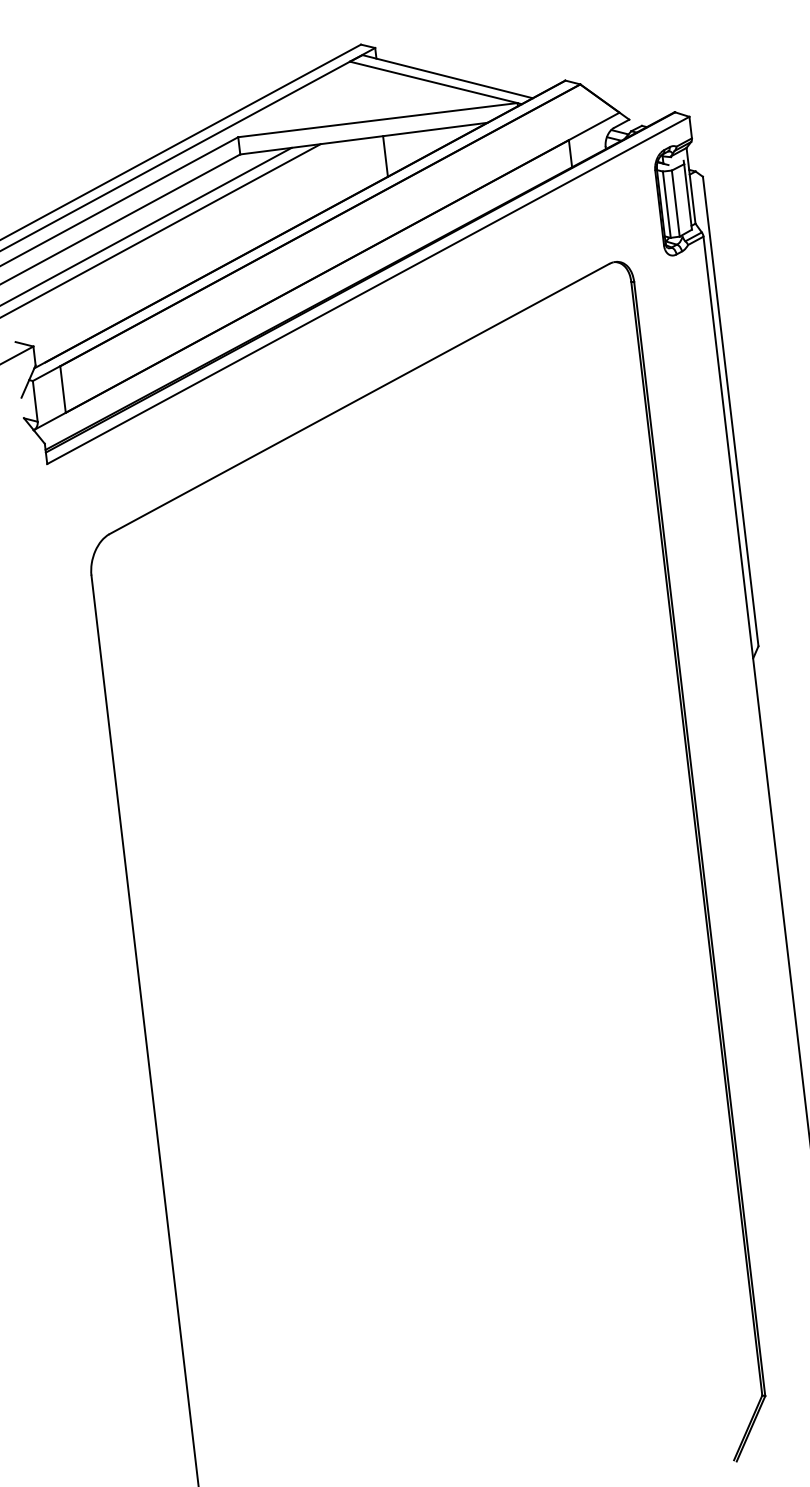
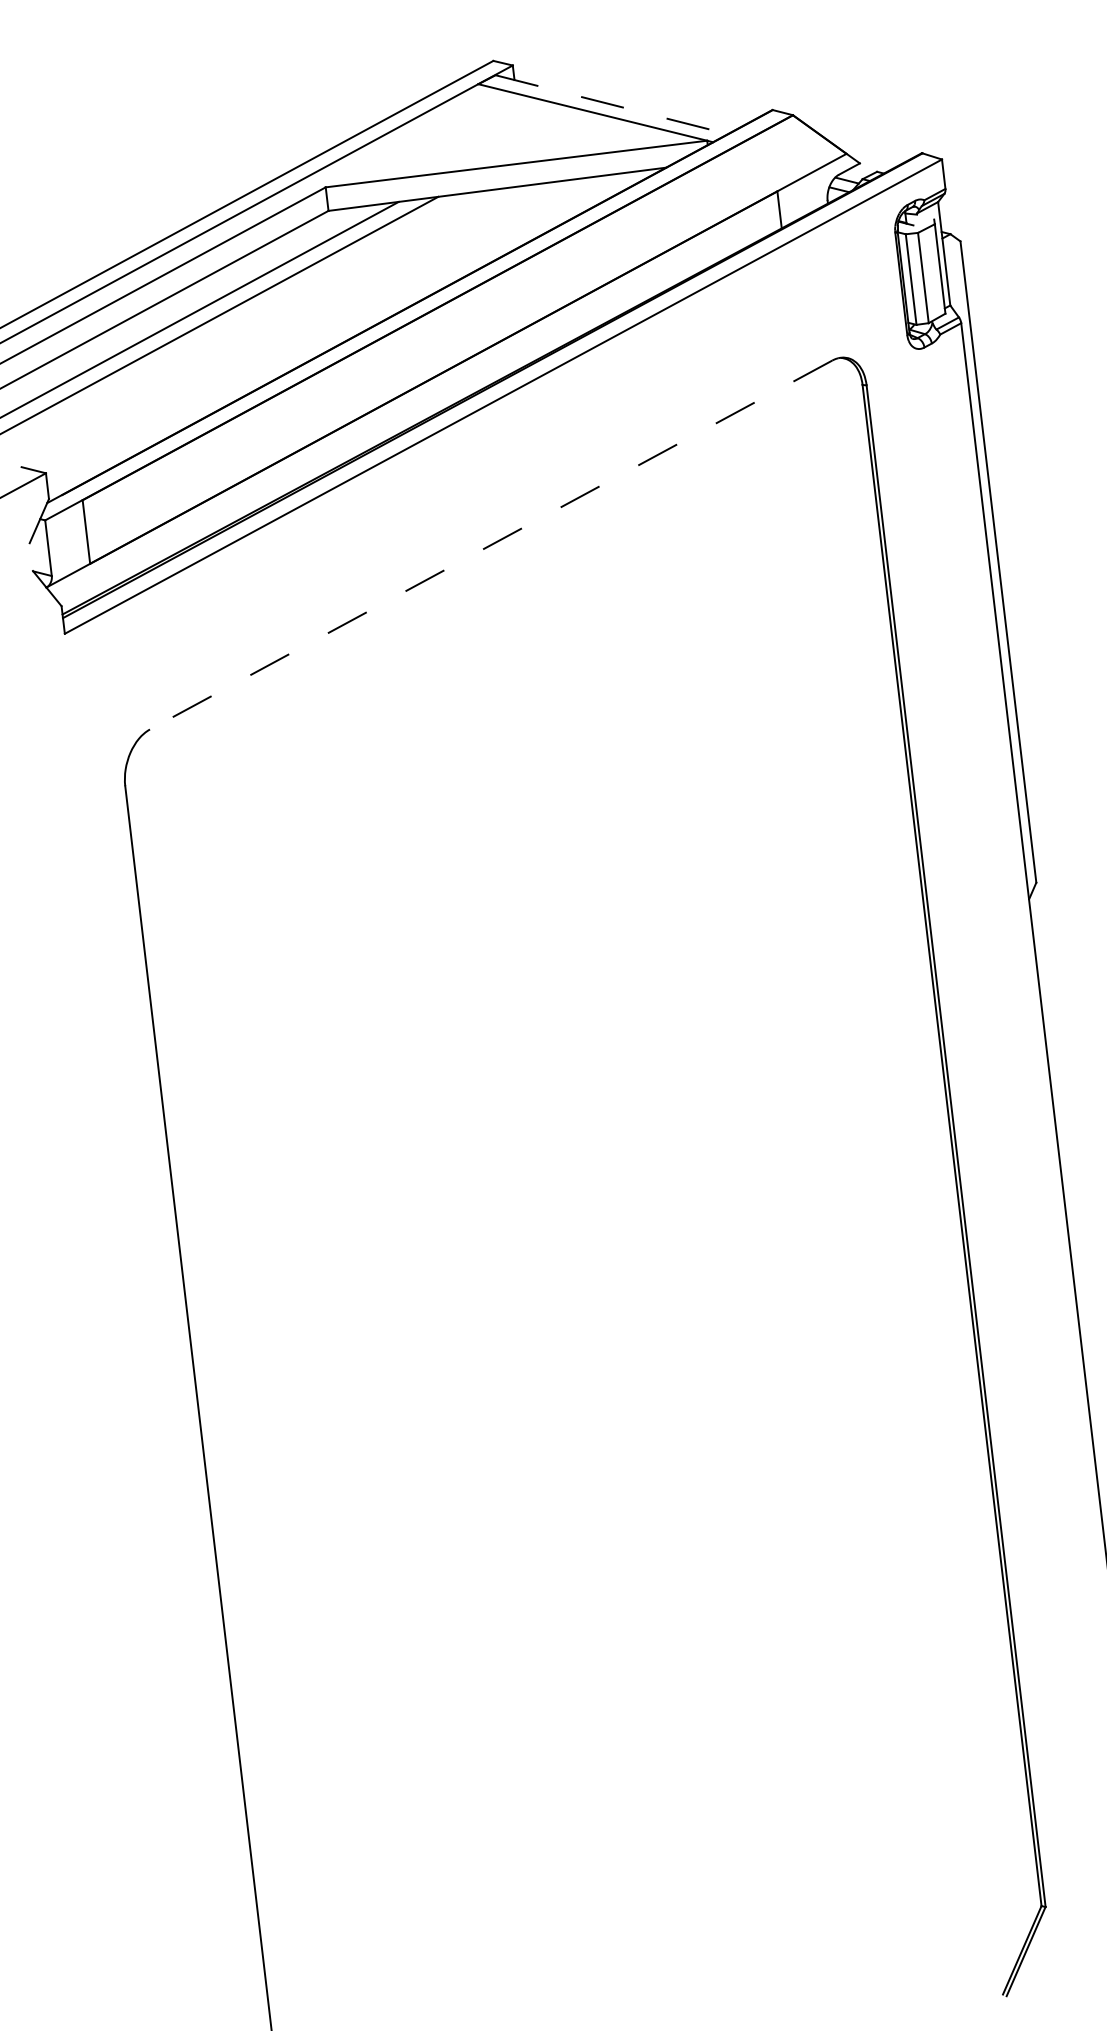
line: (447, 76) -> (611, 104), solid -> dashed
line: (385, 156) -> (526, 213), removed
line: (359, 399) -> (491, 545), solid -> dashed

